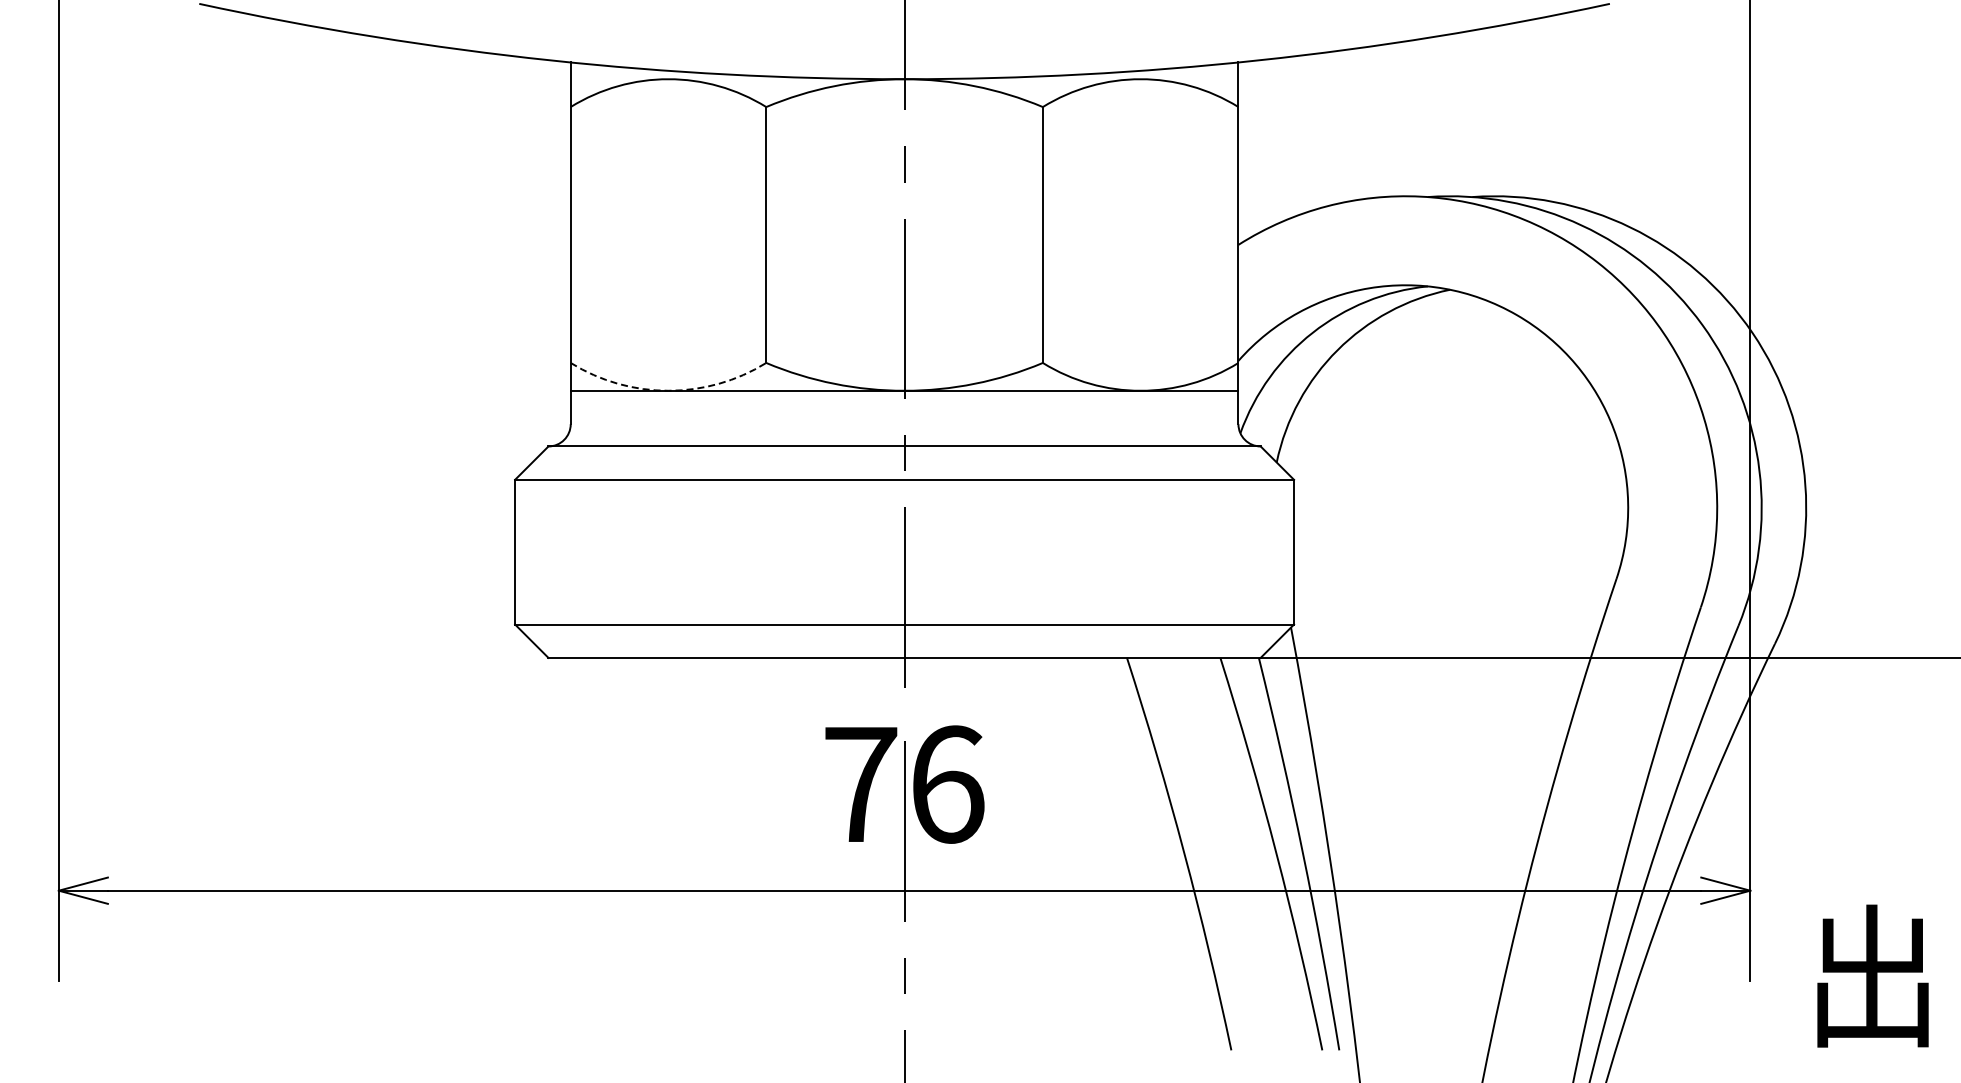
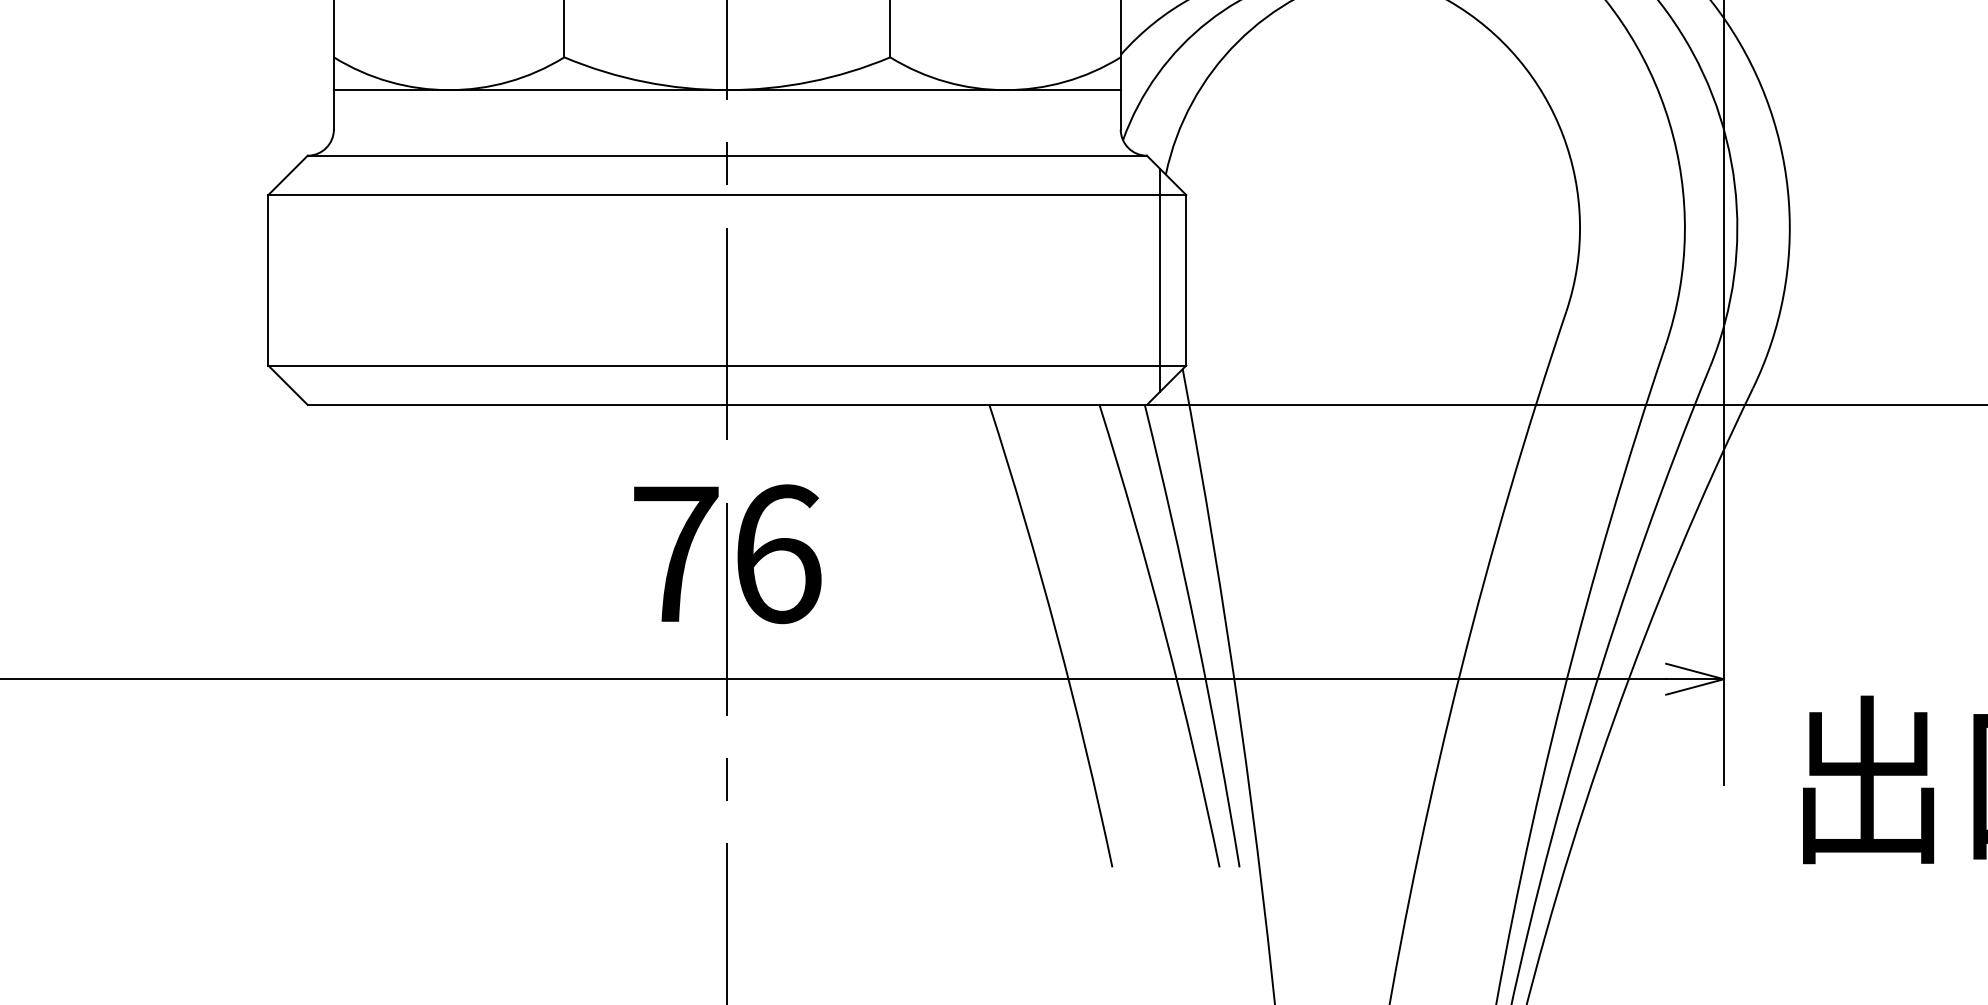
arc: (668, 390) -> (449, 89), dashed -> solid
line: (1271, 551) -> (1159, 279), added

